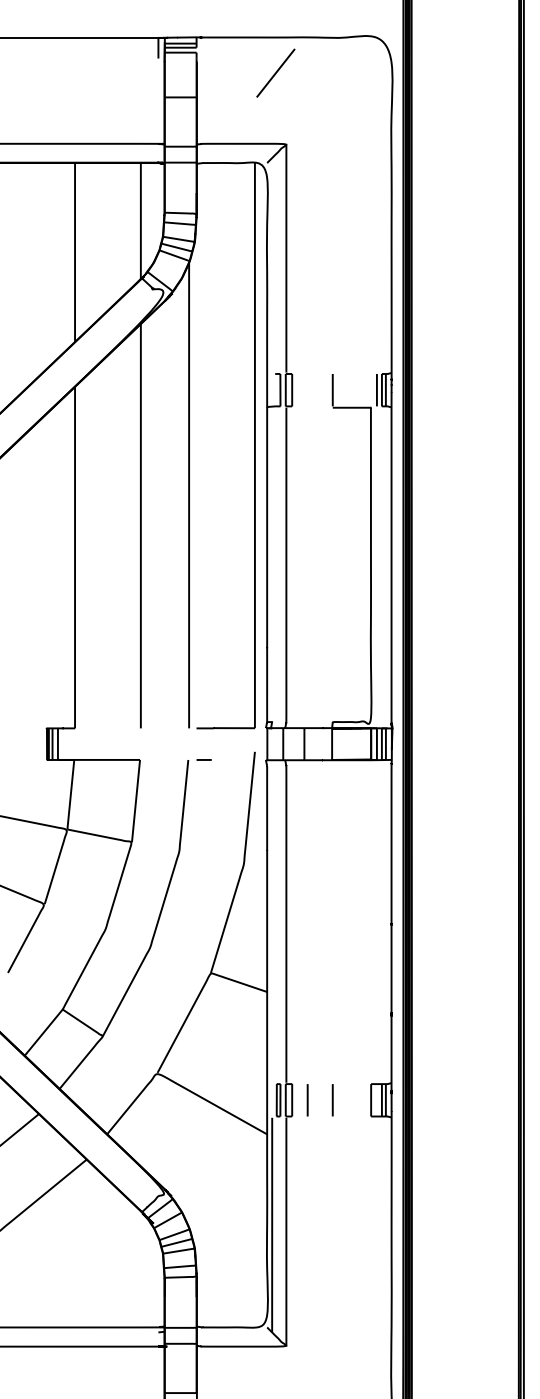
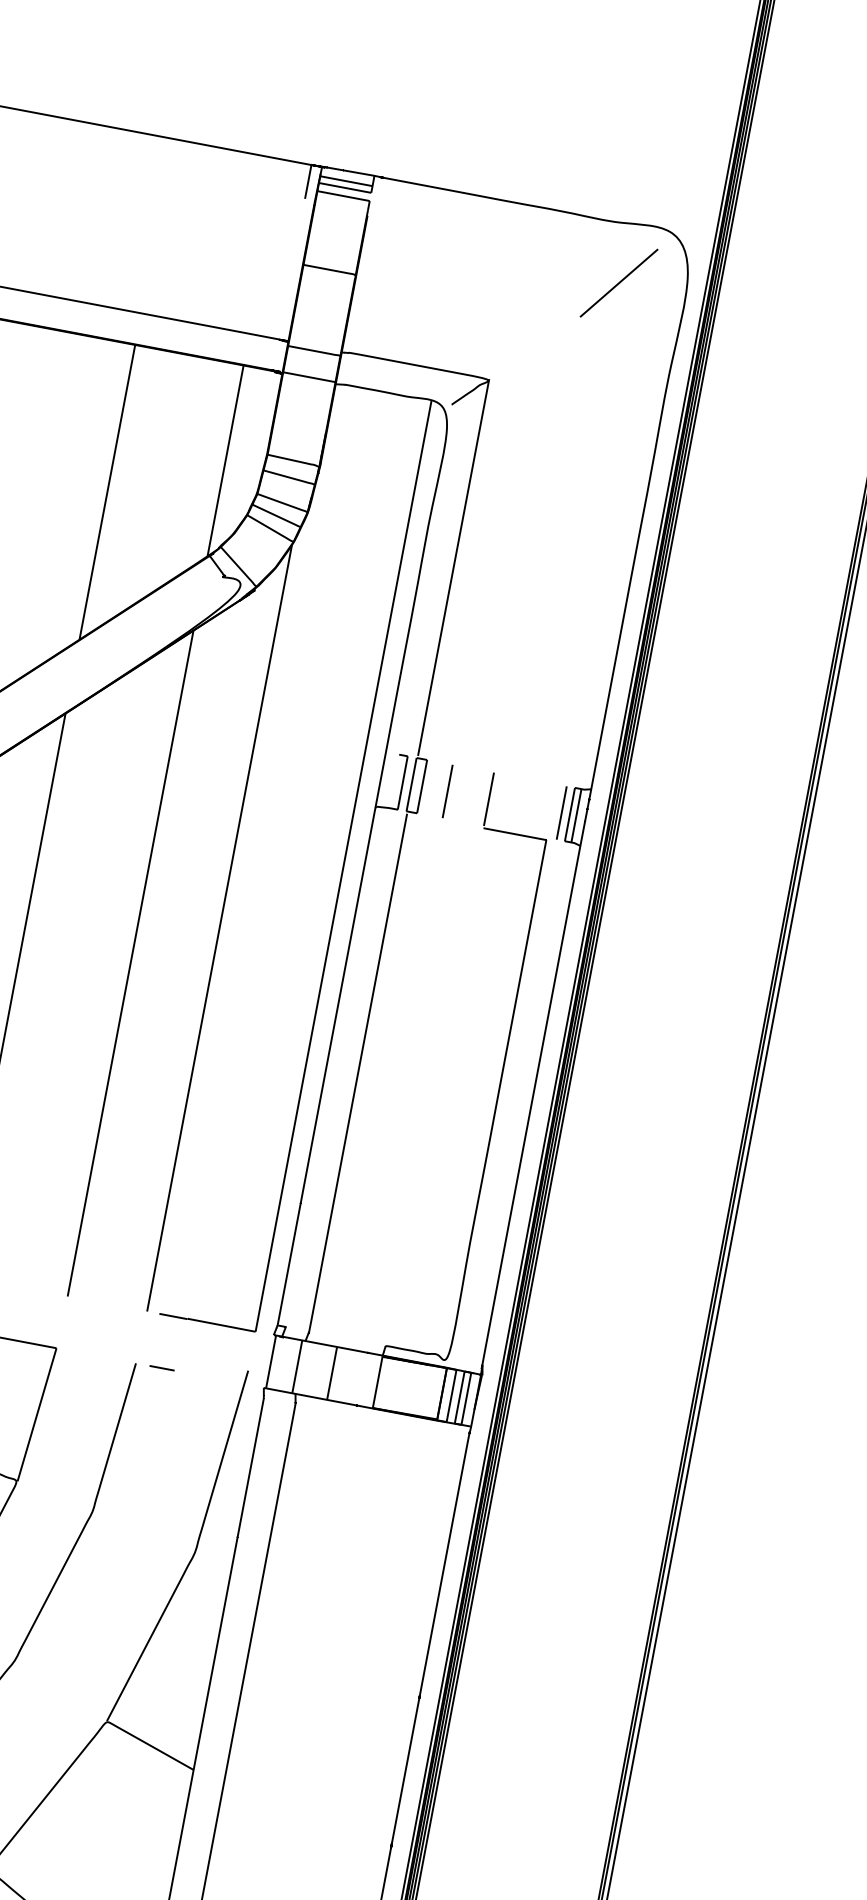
line: (275, 72) -> (618, 281), moved
line: (307, 390) -> (447, 791), added

